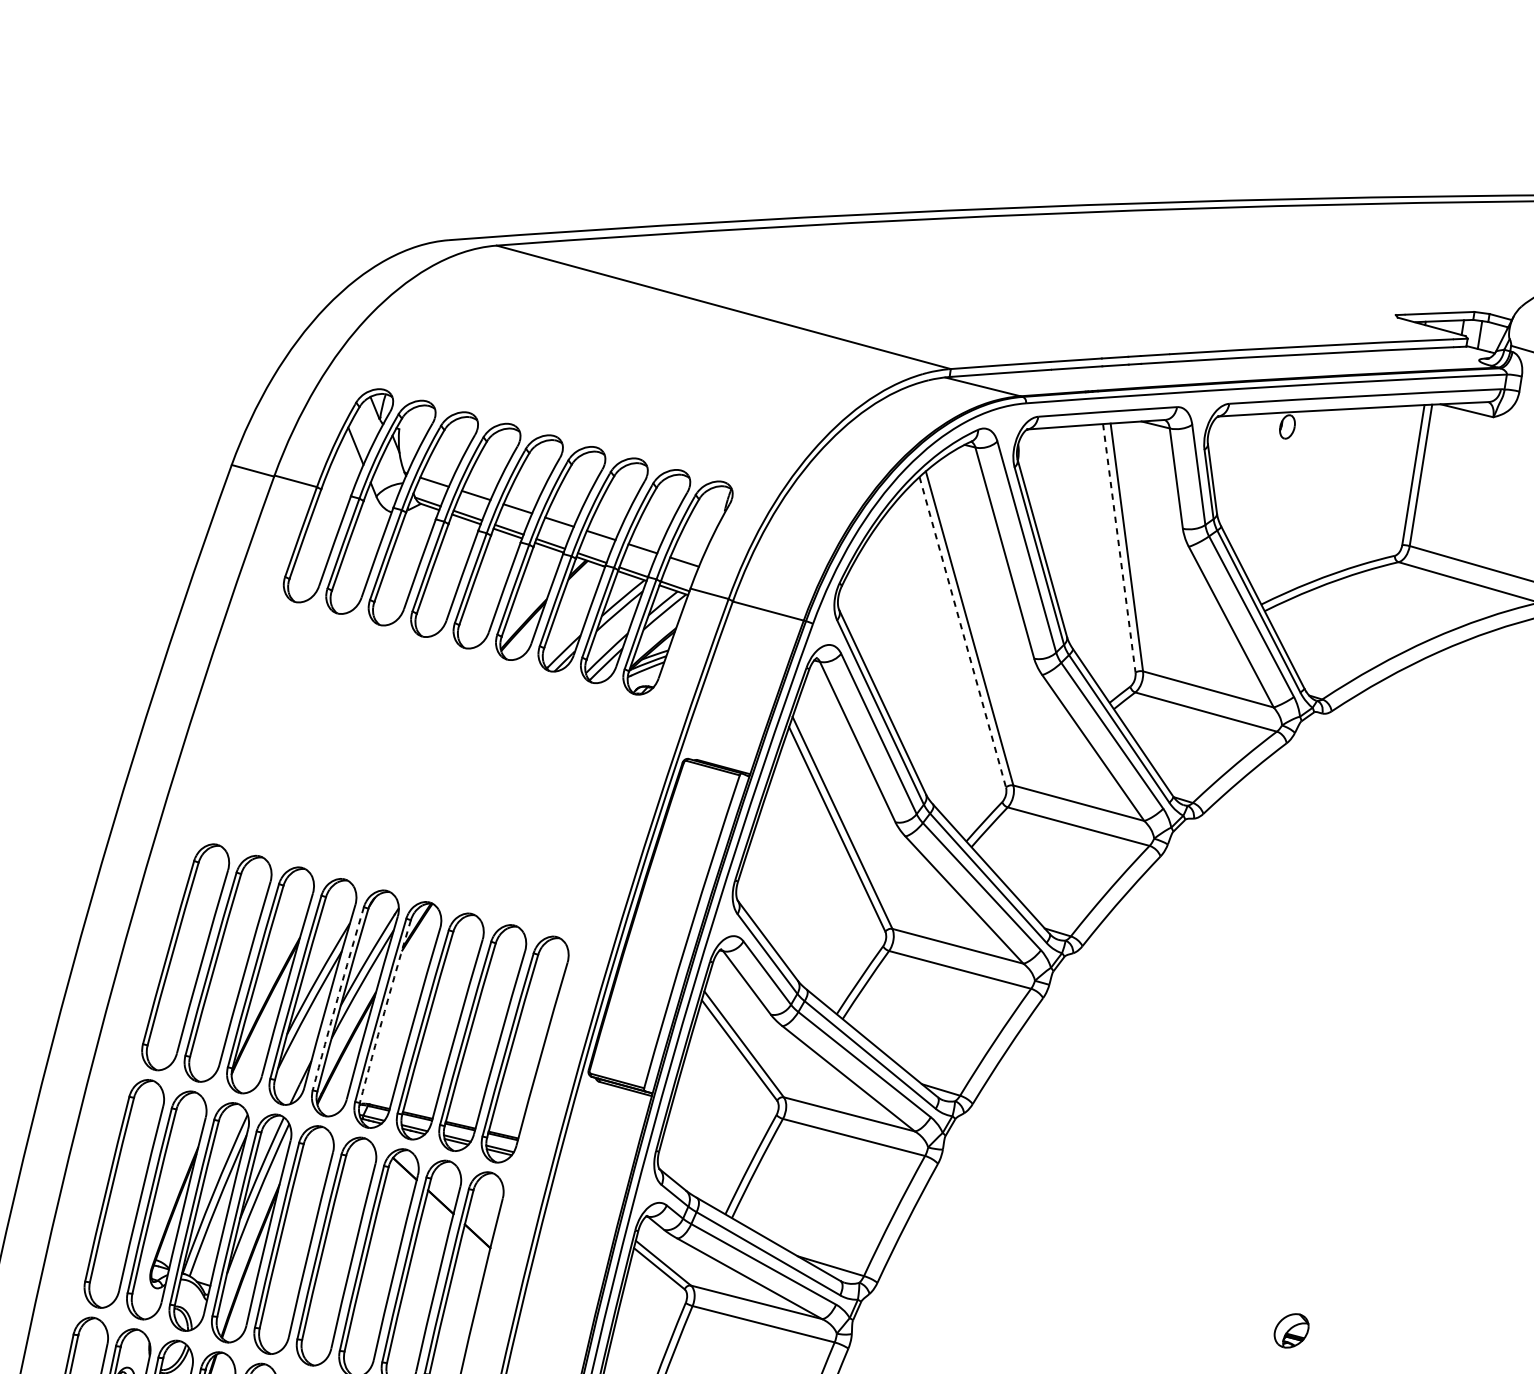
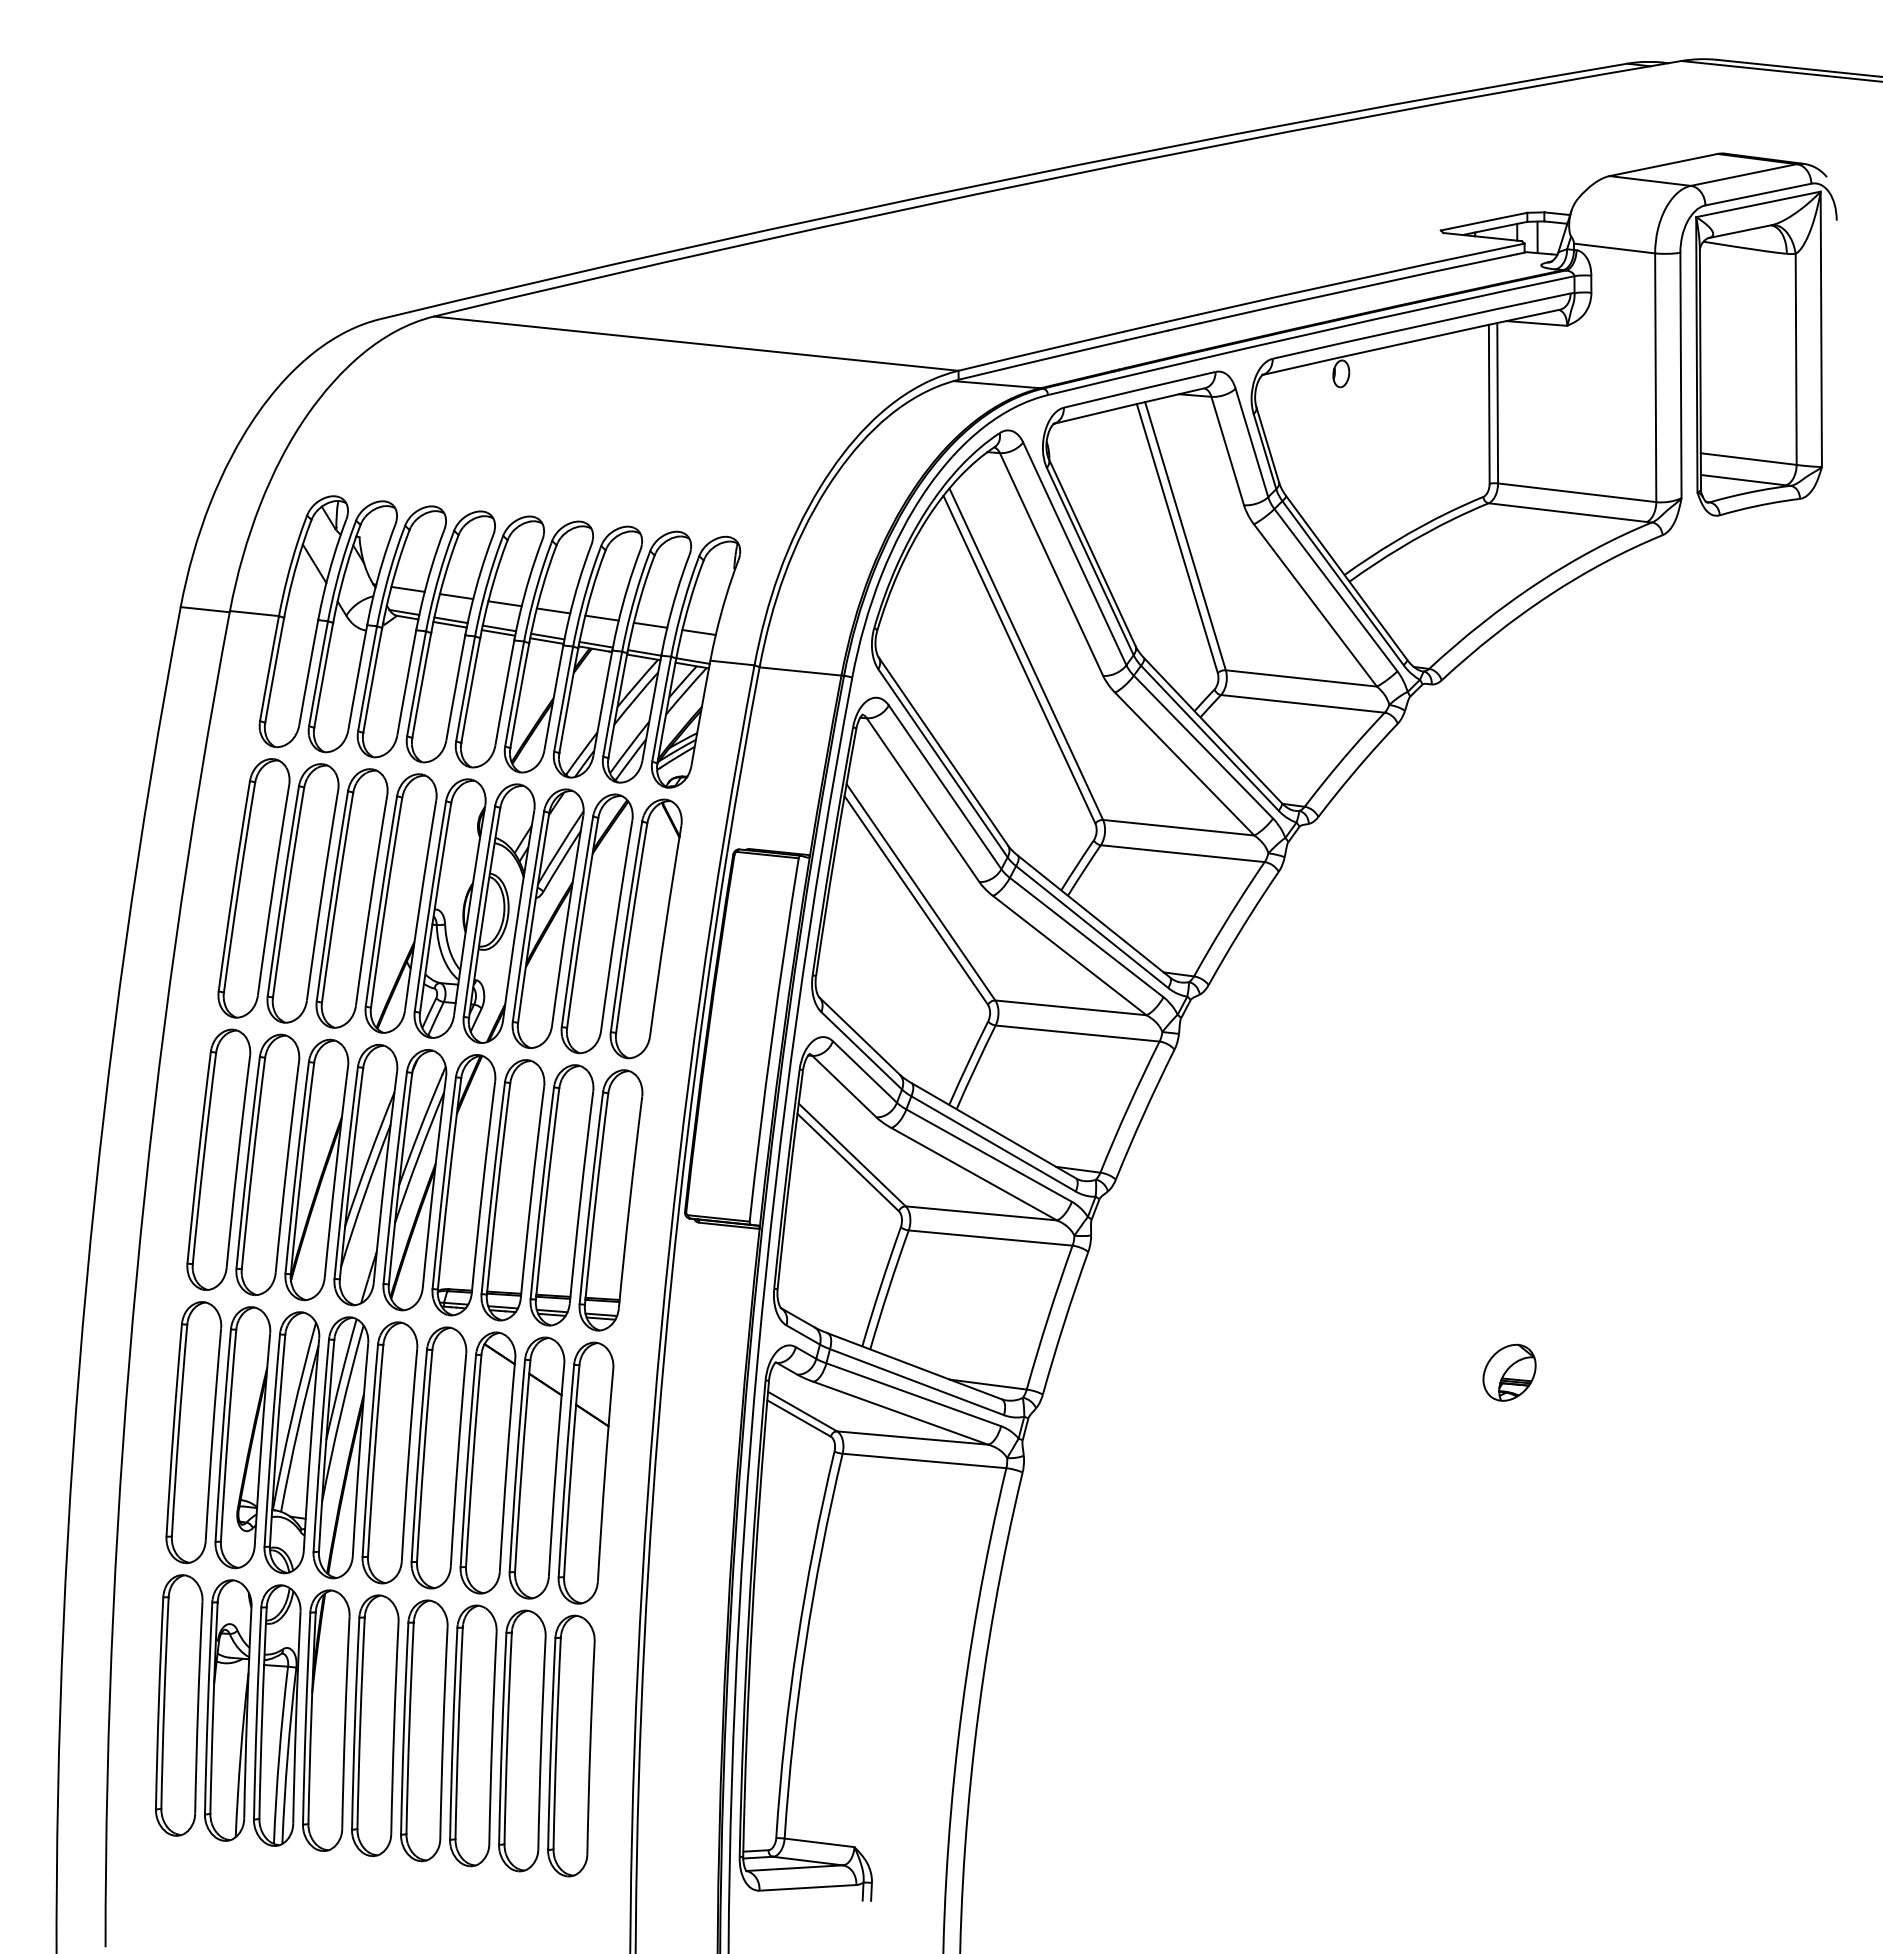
line: (1119, 549) -> (1177, 539), dashed -> solid
line: (962, 632) -> (1019, 659), dashed -> solid
part: (424, 769) -> (449, 908), added
arc: (337, 998) -> (394, 1177), dashed -> solid
arc: (384, 1011) -> (448, 1183), dashed -> solid
part: (1291, 1330) -> (1509, 1372), size x1.43

